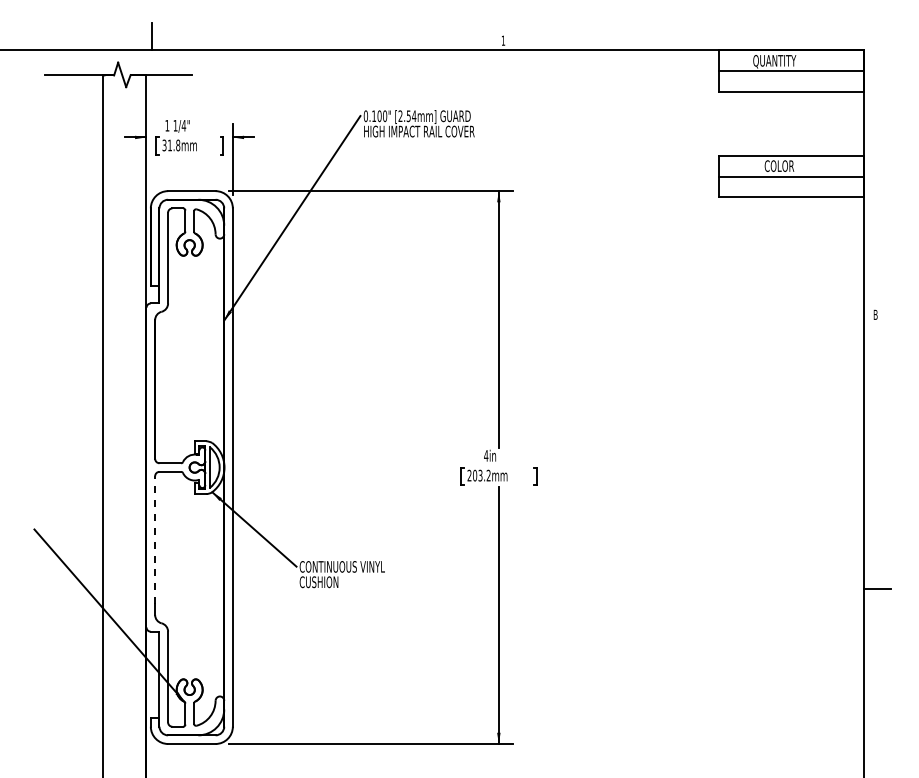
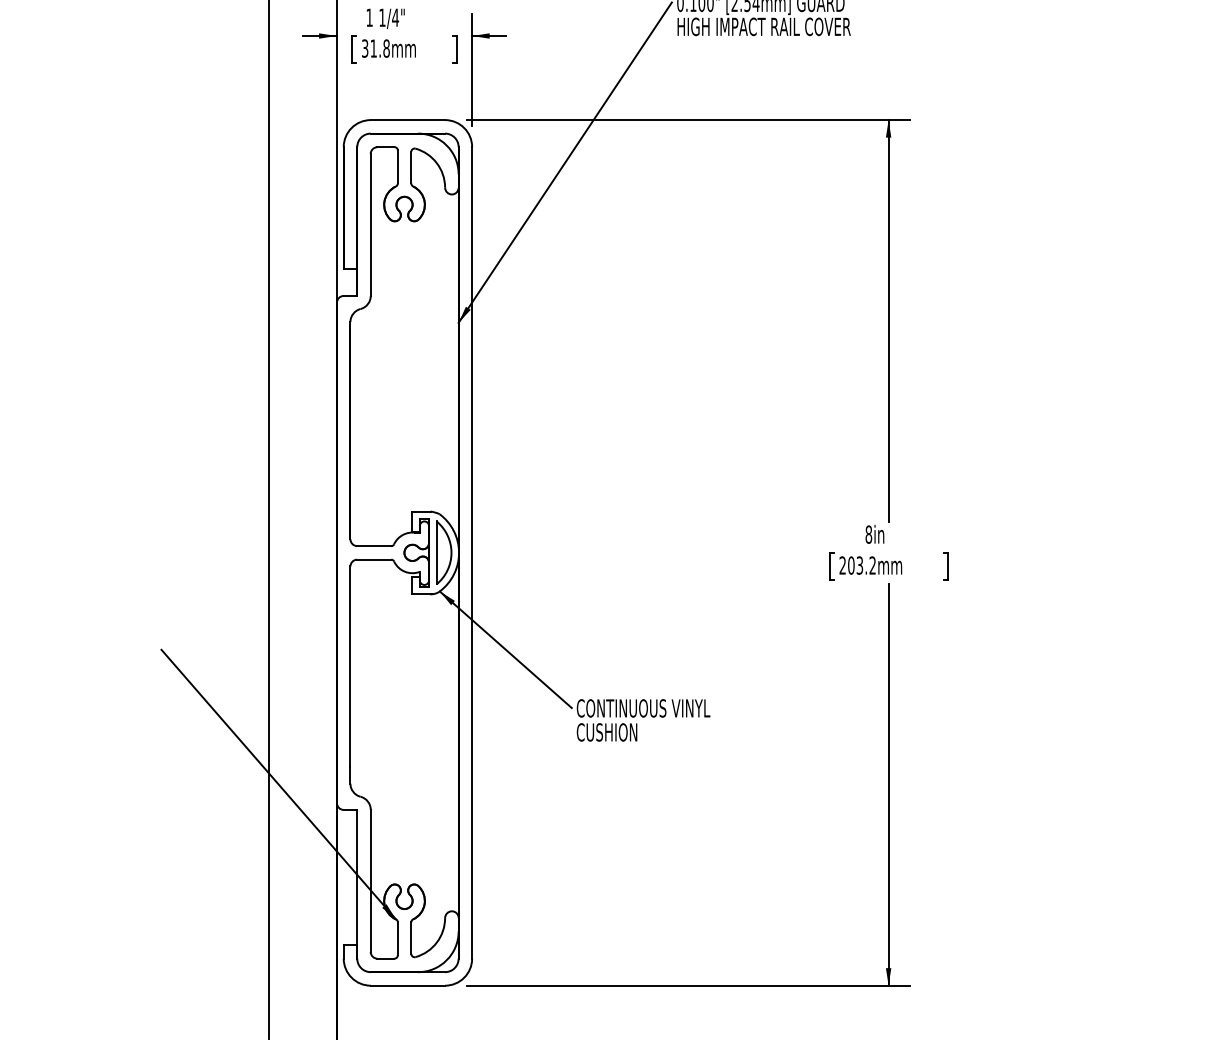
text: (486, 455) -> (869, 534), 4in -> 8in
line: (155, 539) -> (351, 665), dashed -> solid

